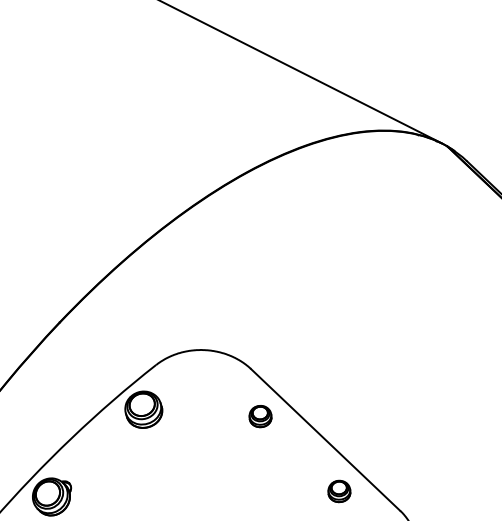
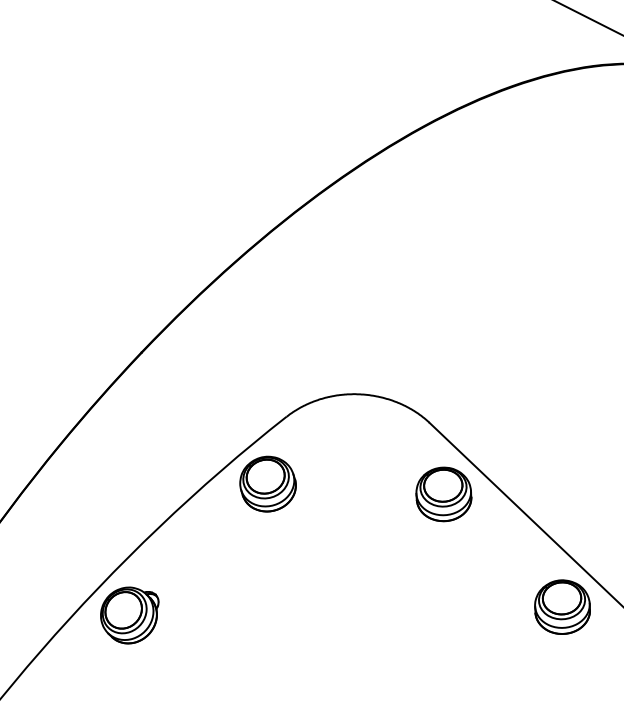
part: (260, 416) -> (443, 494), size x1.67
part: (339, 491) -> (562, 607), size x1.67

